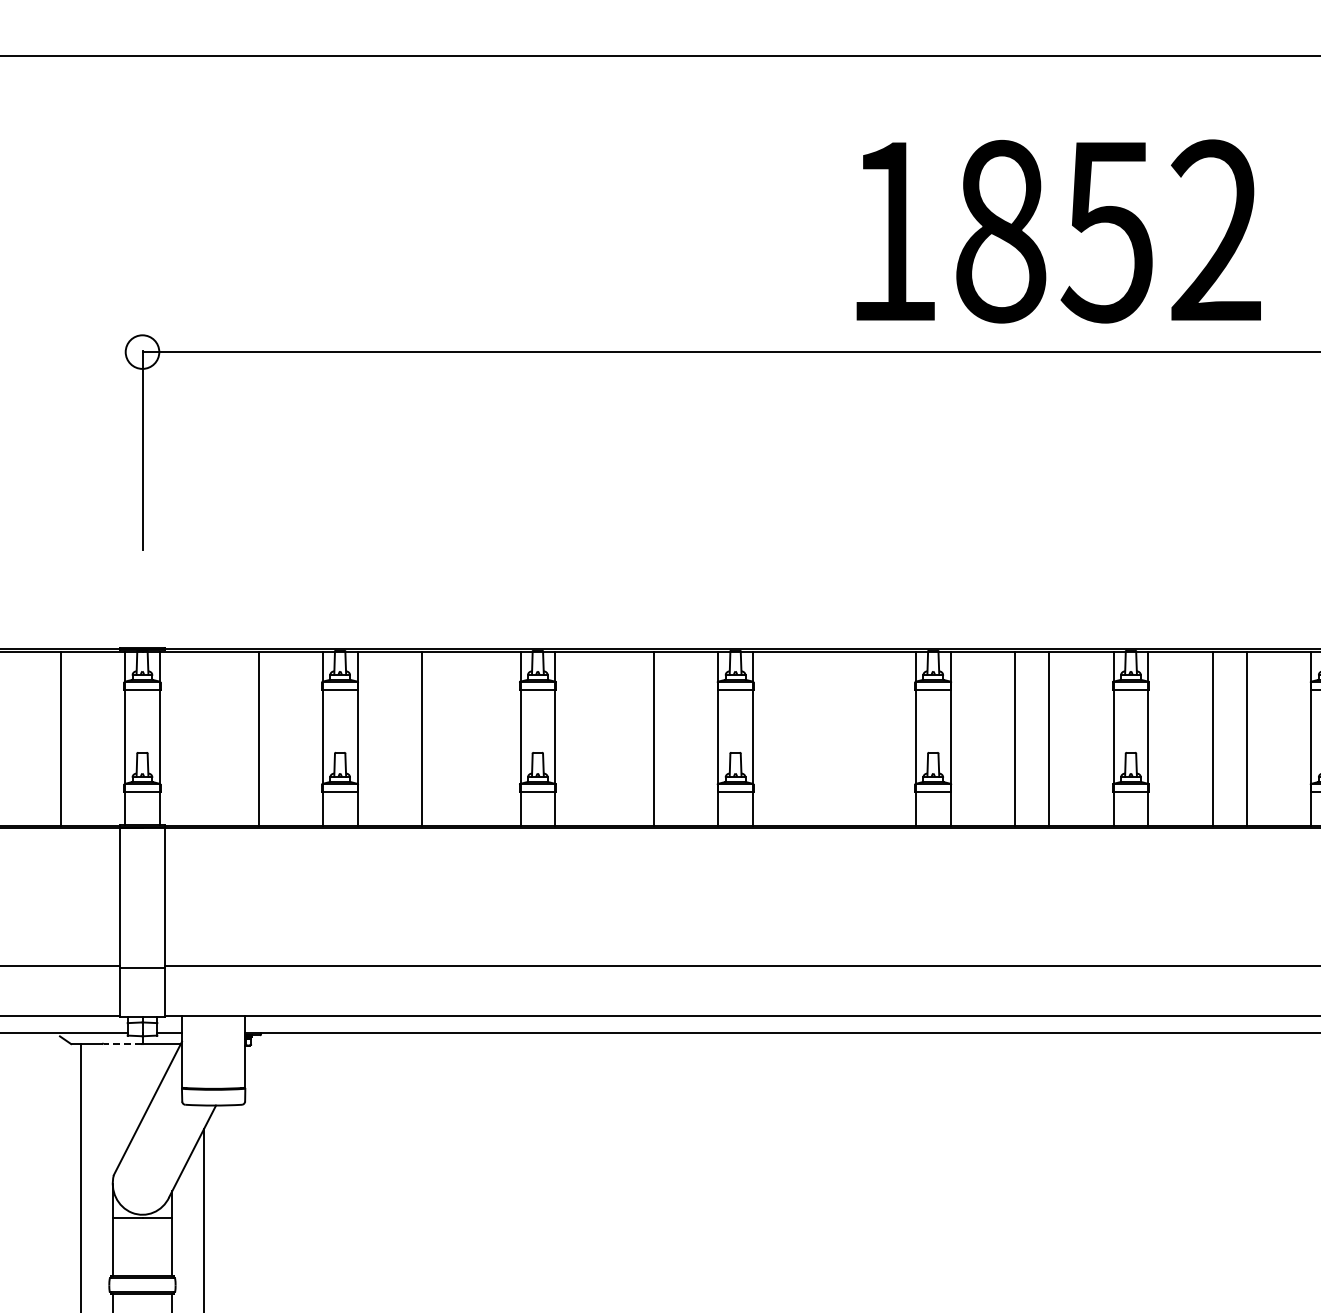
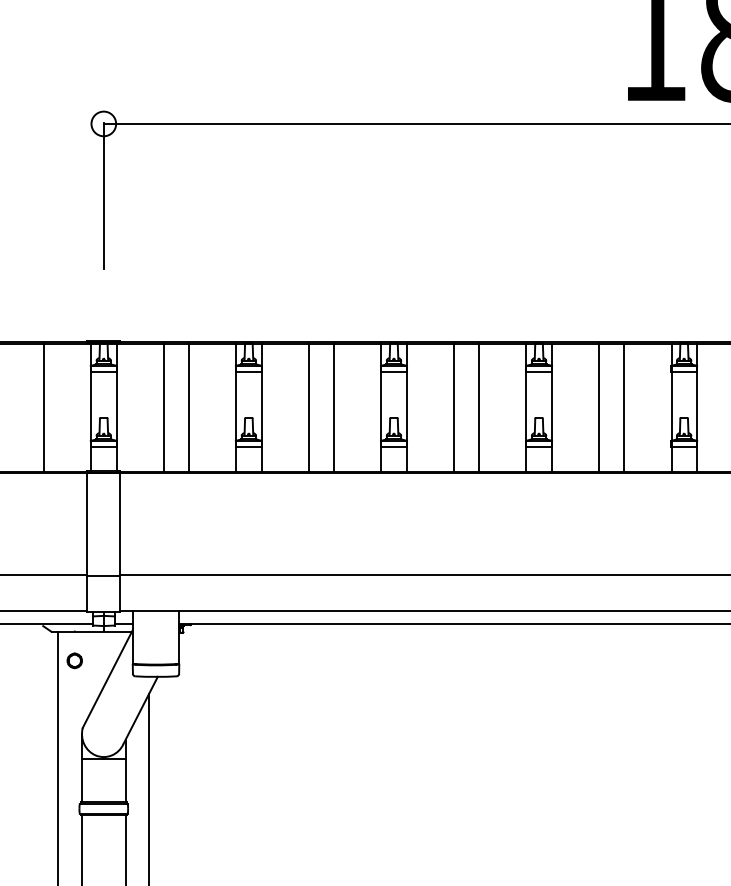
line: (224, 739) -> (163, 408), added
line: (456, 739) -> (334, 408), added
line: (619, 739) -> (453, 408), added
line: (817, 739) -> (599, 408), added
line: (851, 739) -> (624, 408), added
line: (122, 1044) -> (89, 632), dashed -> solid
part: (102, 1083) -> (74, 660), added

